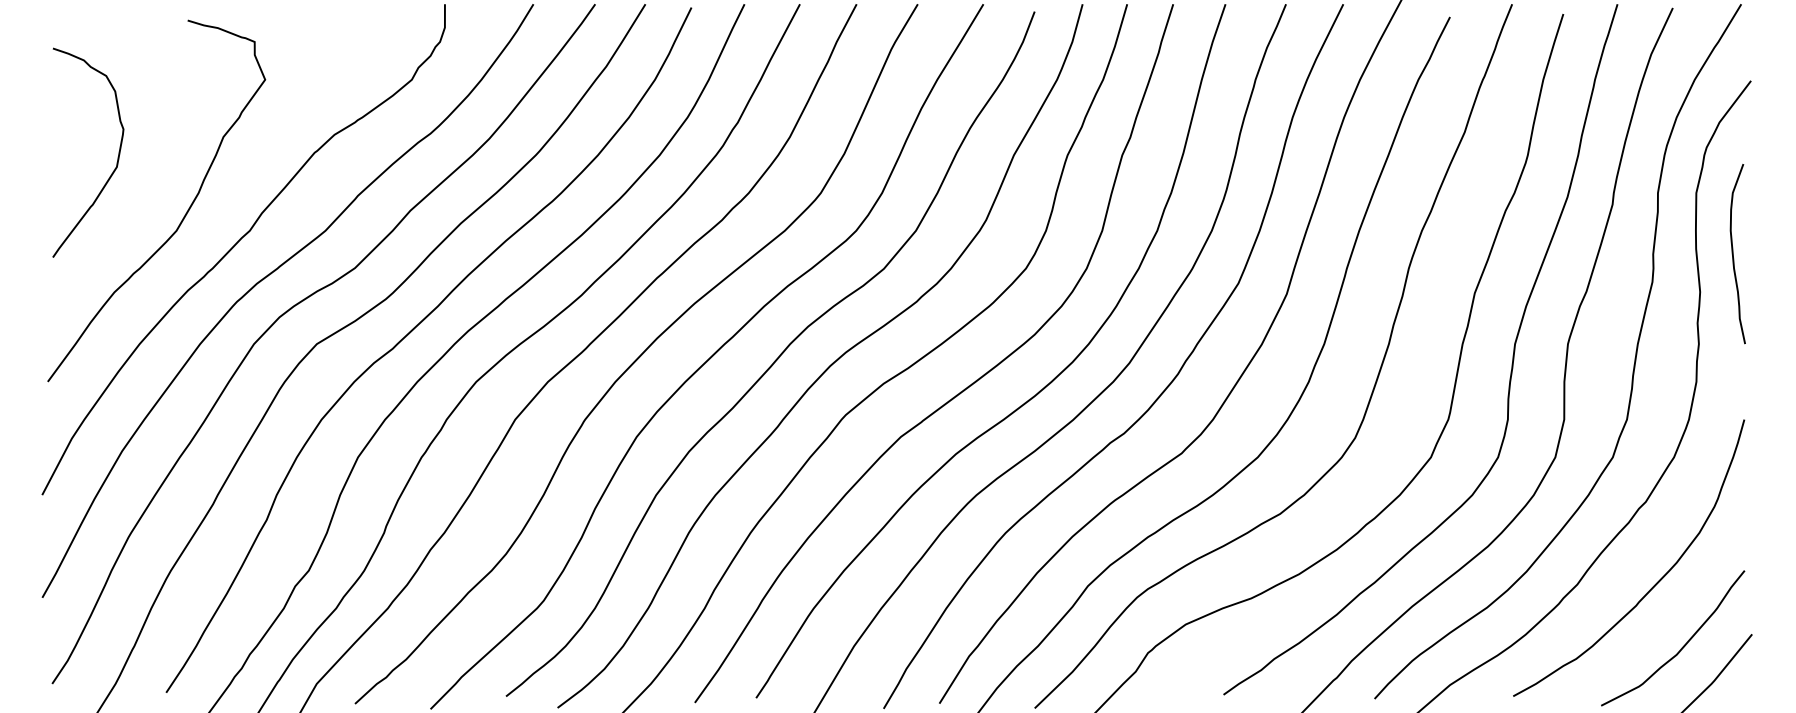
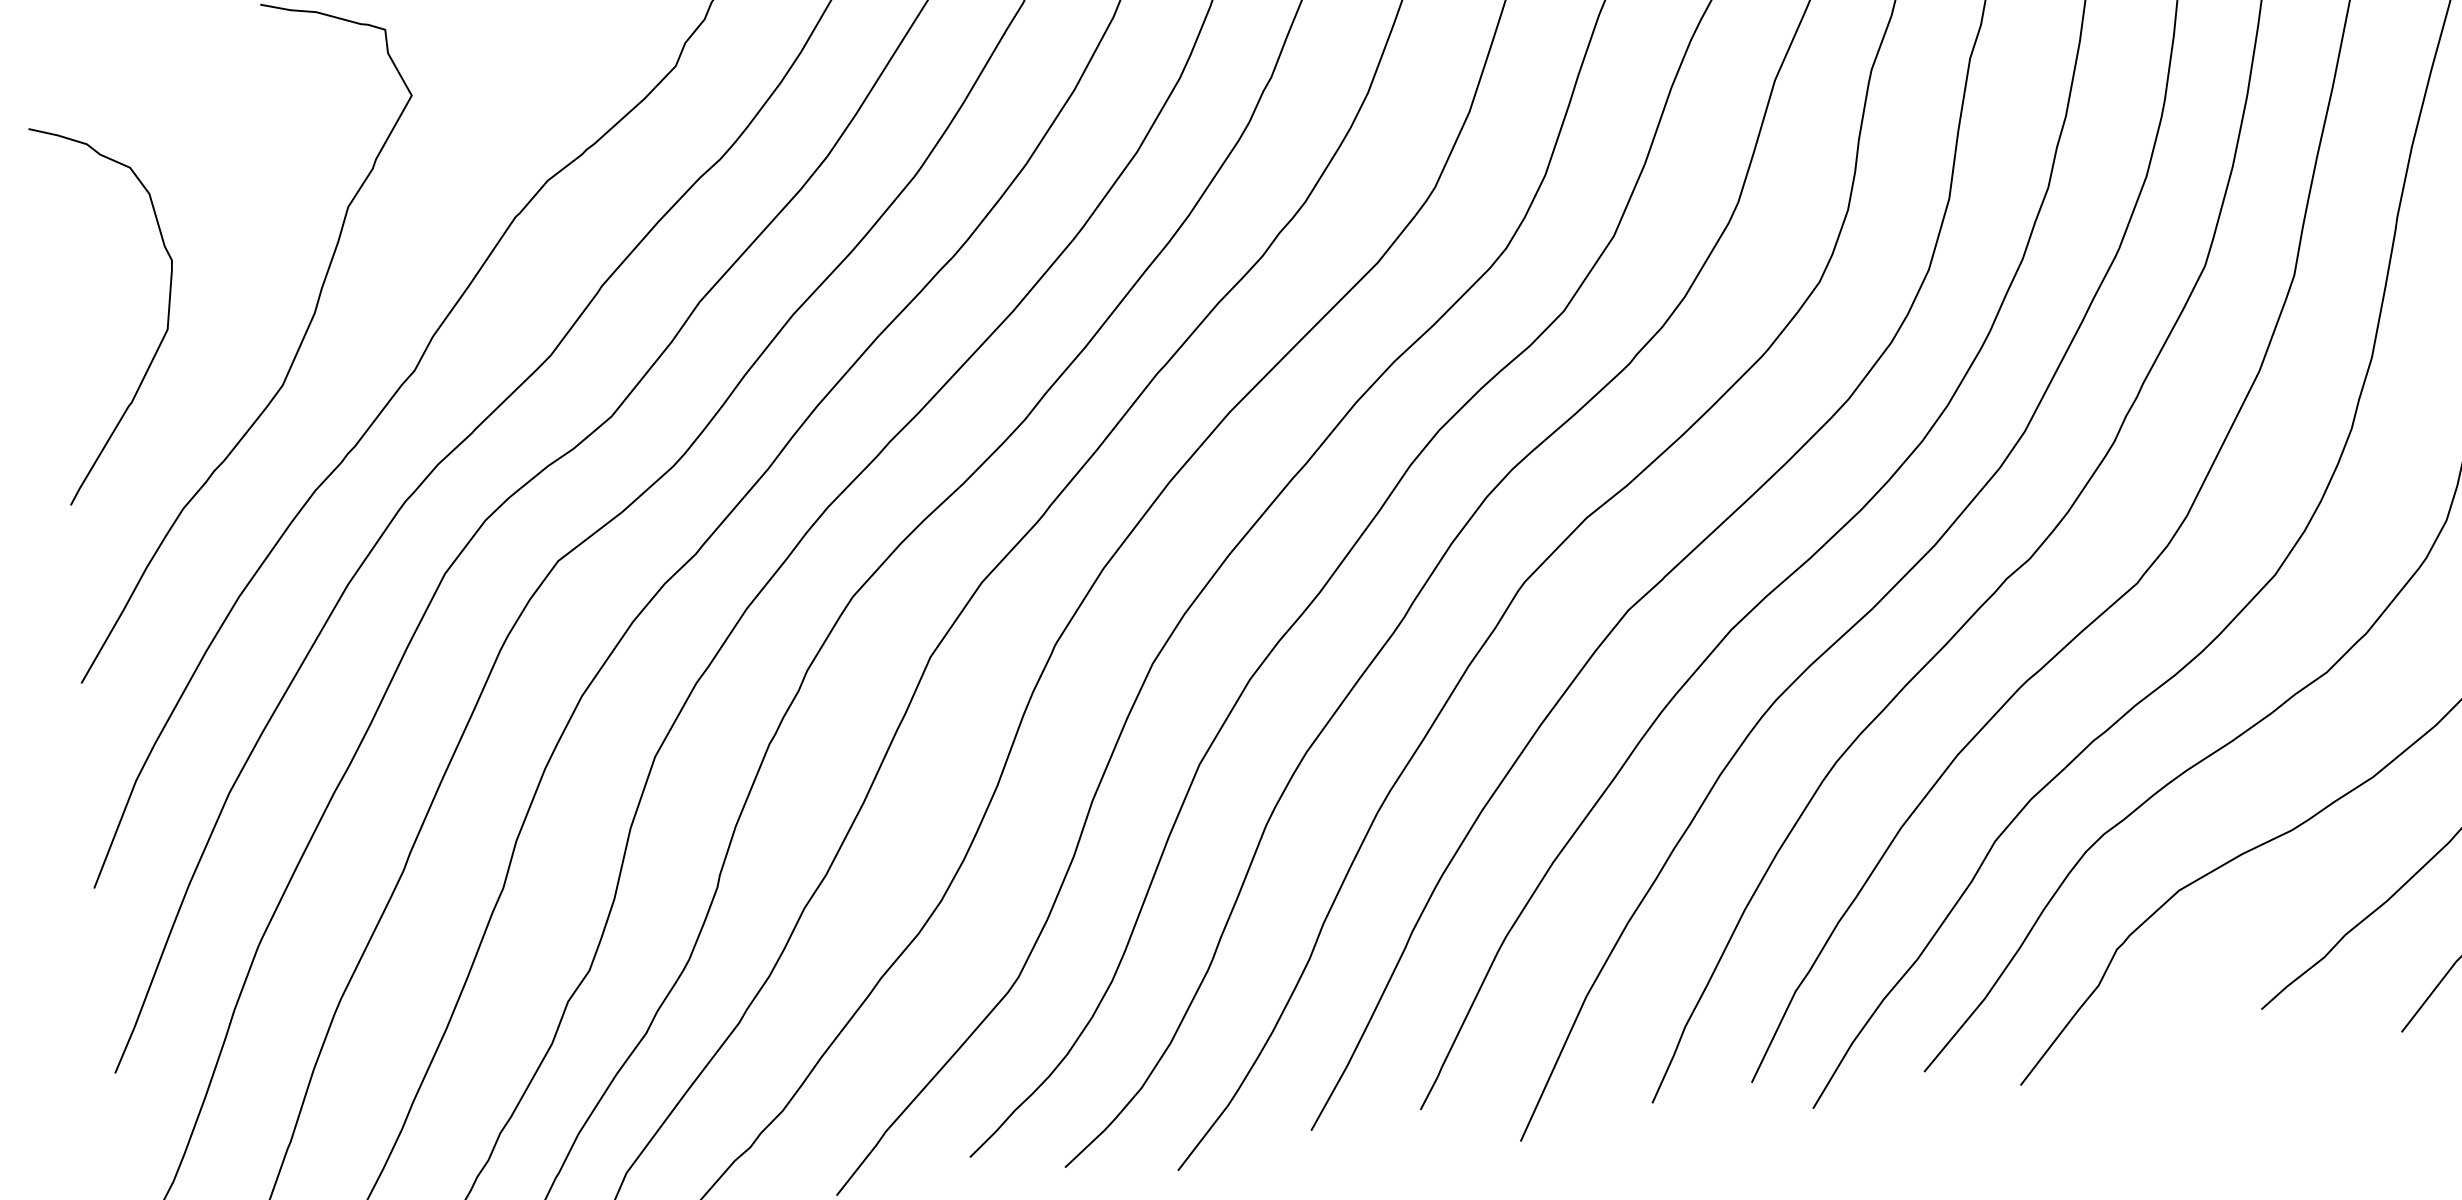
curve: (117, 157) -> (166, 312), moved

